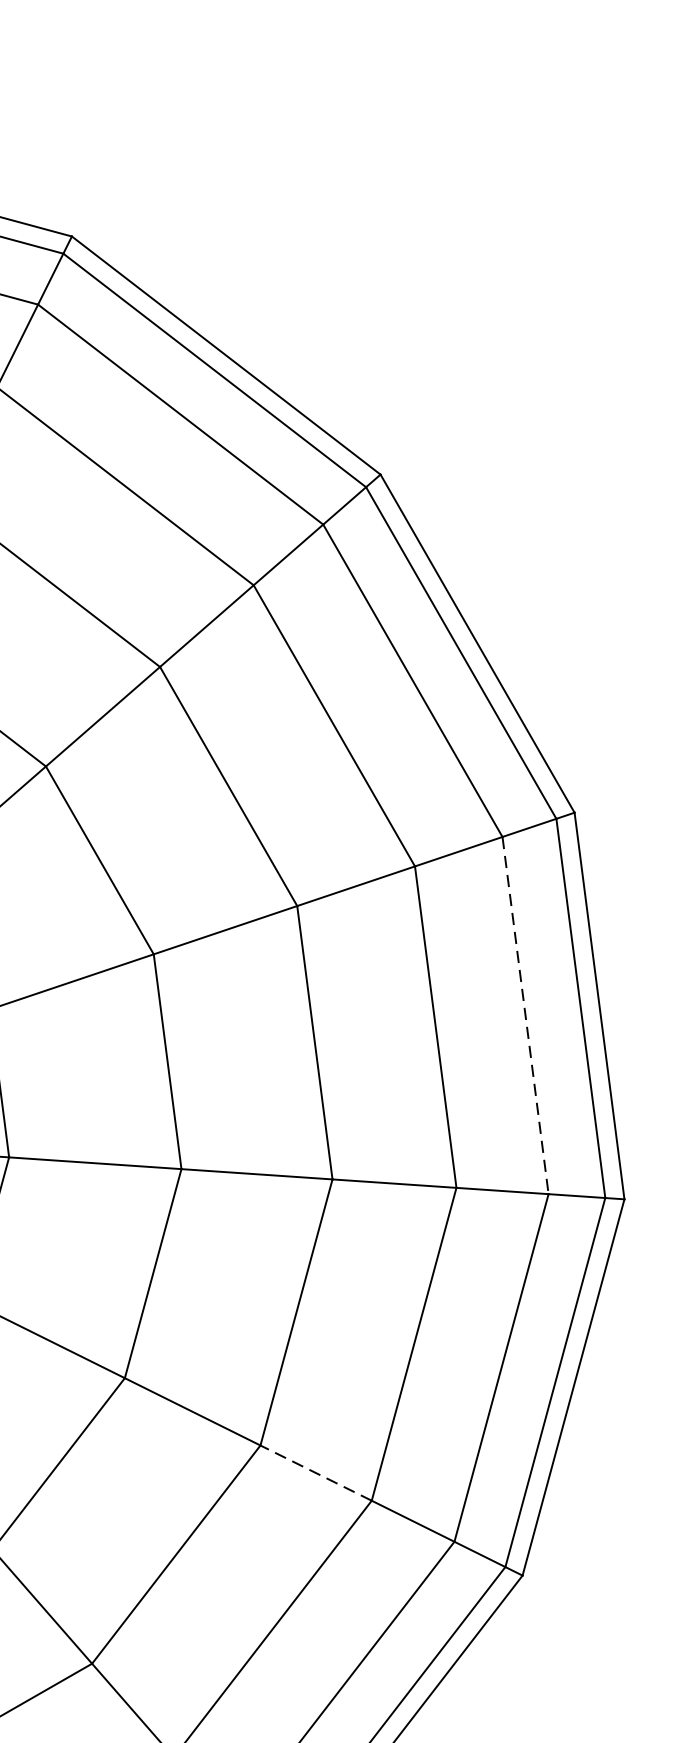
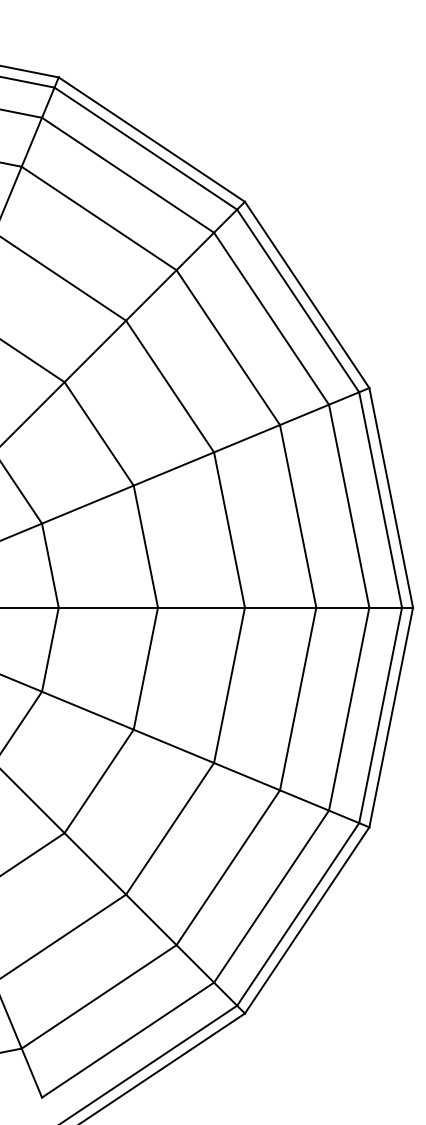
line: (526, 1016) -> (349, 506), dashed -> solid
line: (316, 1472) -> (247, 776), dashed -> solid

